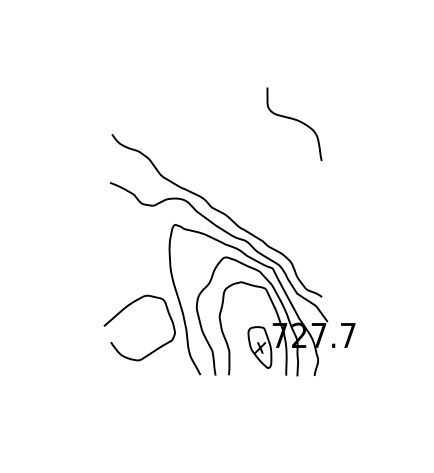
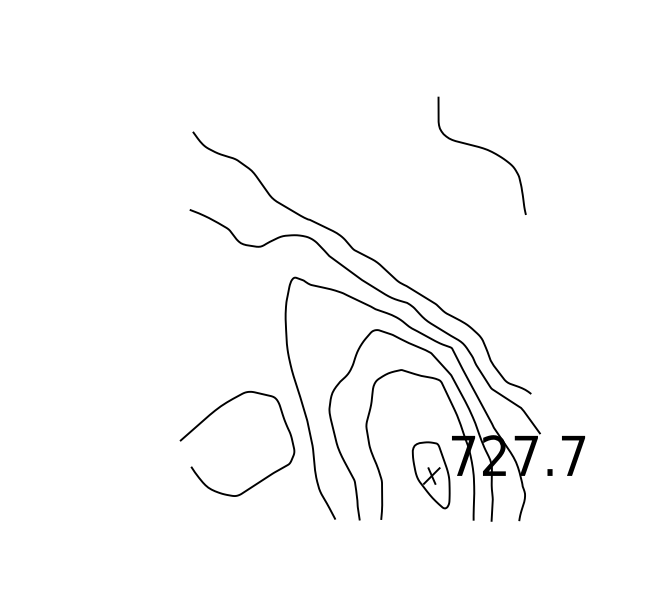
curve: (294, 120) -> (482, 149), moved

